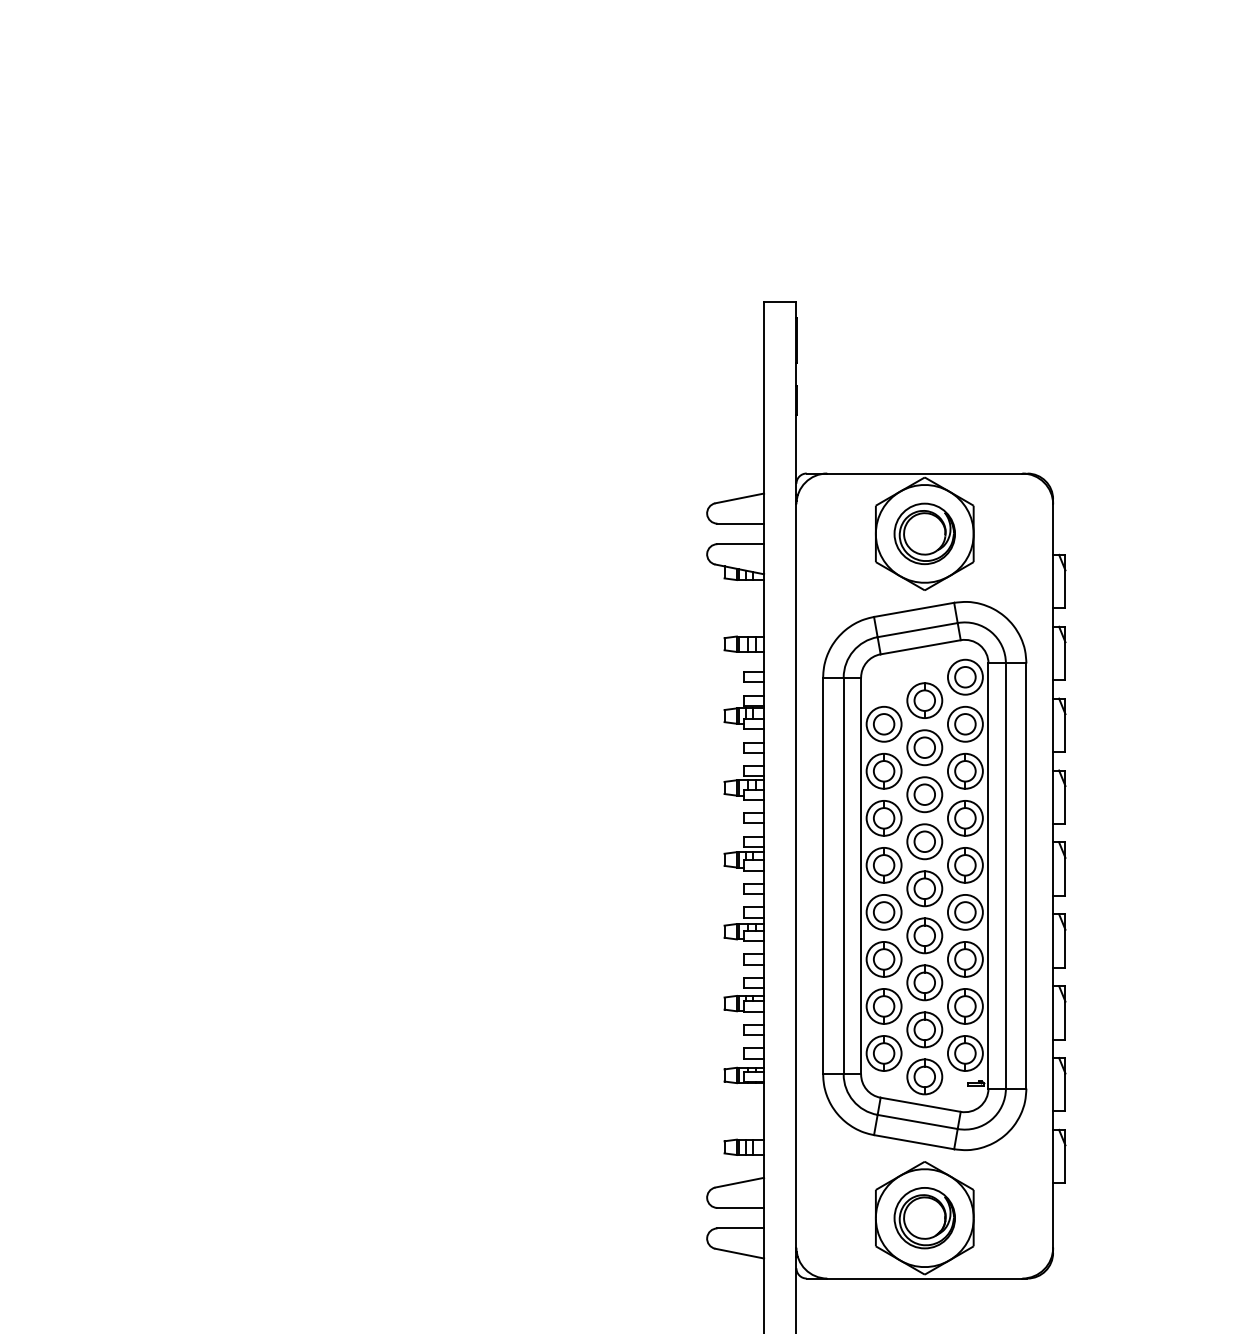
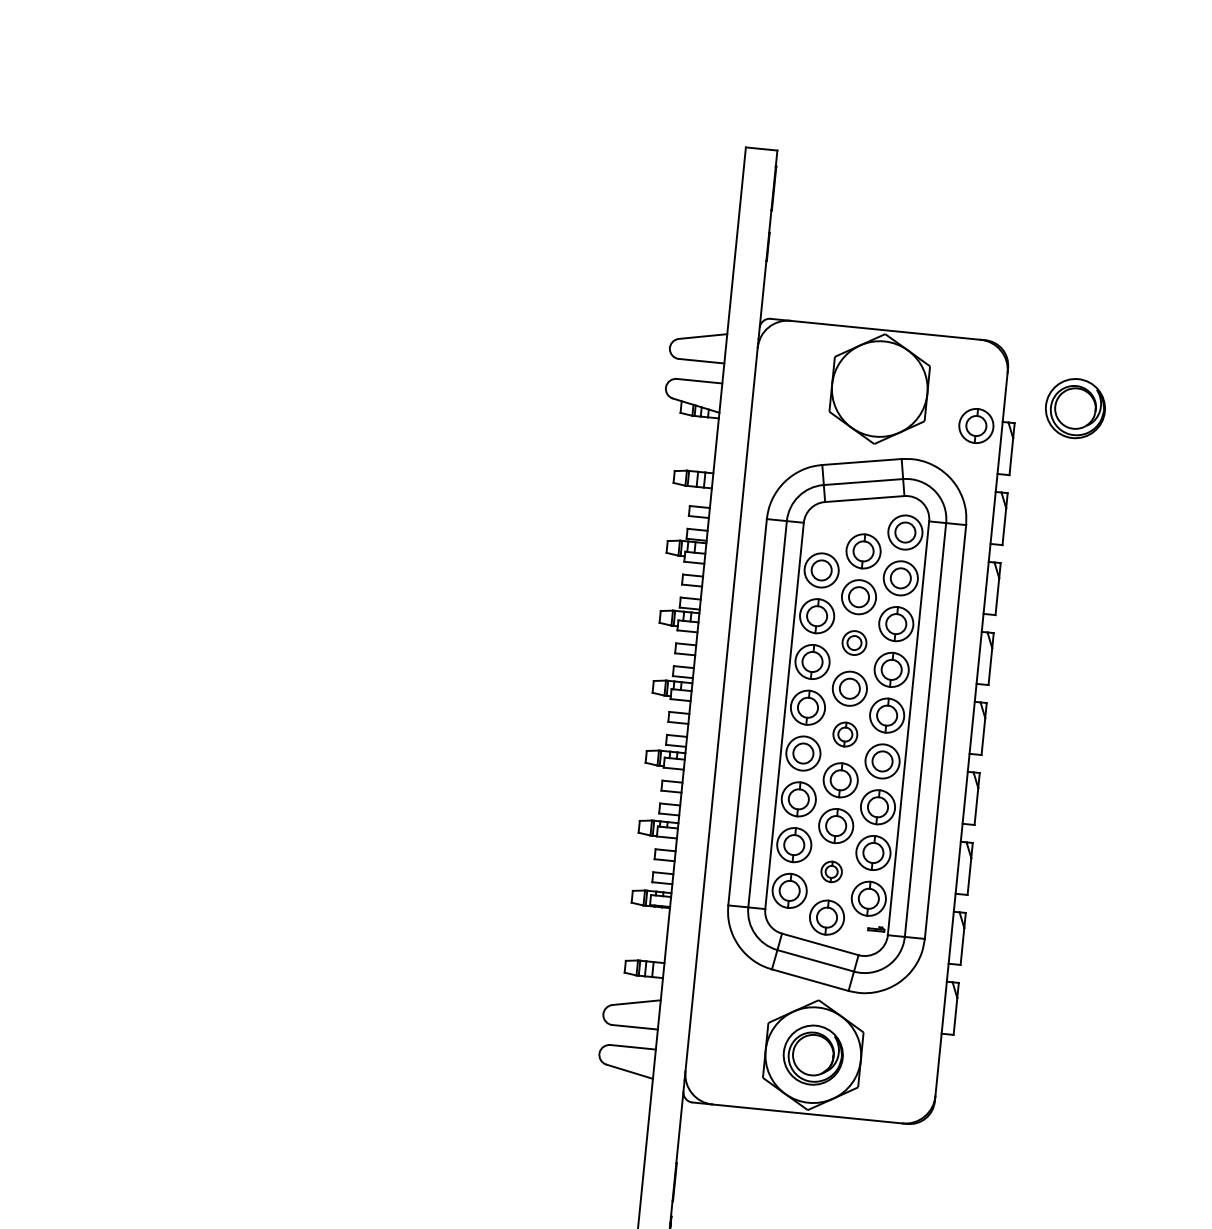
part: (924, 533) -> (1075, 408), moved
part: (1026, 561) -> (976, 425), added
part: (924, 794) -> (854, 642), size x0.7
part: (924, 888) -> (845, 734), size x0.7
part: (924, 1029) -> (831, 871), size x0.6

